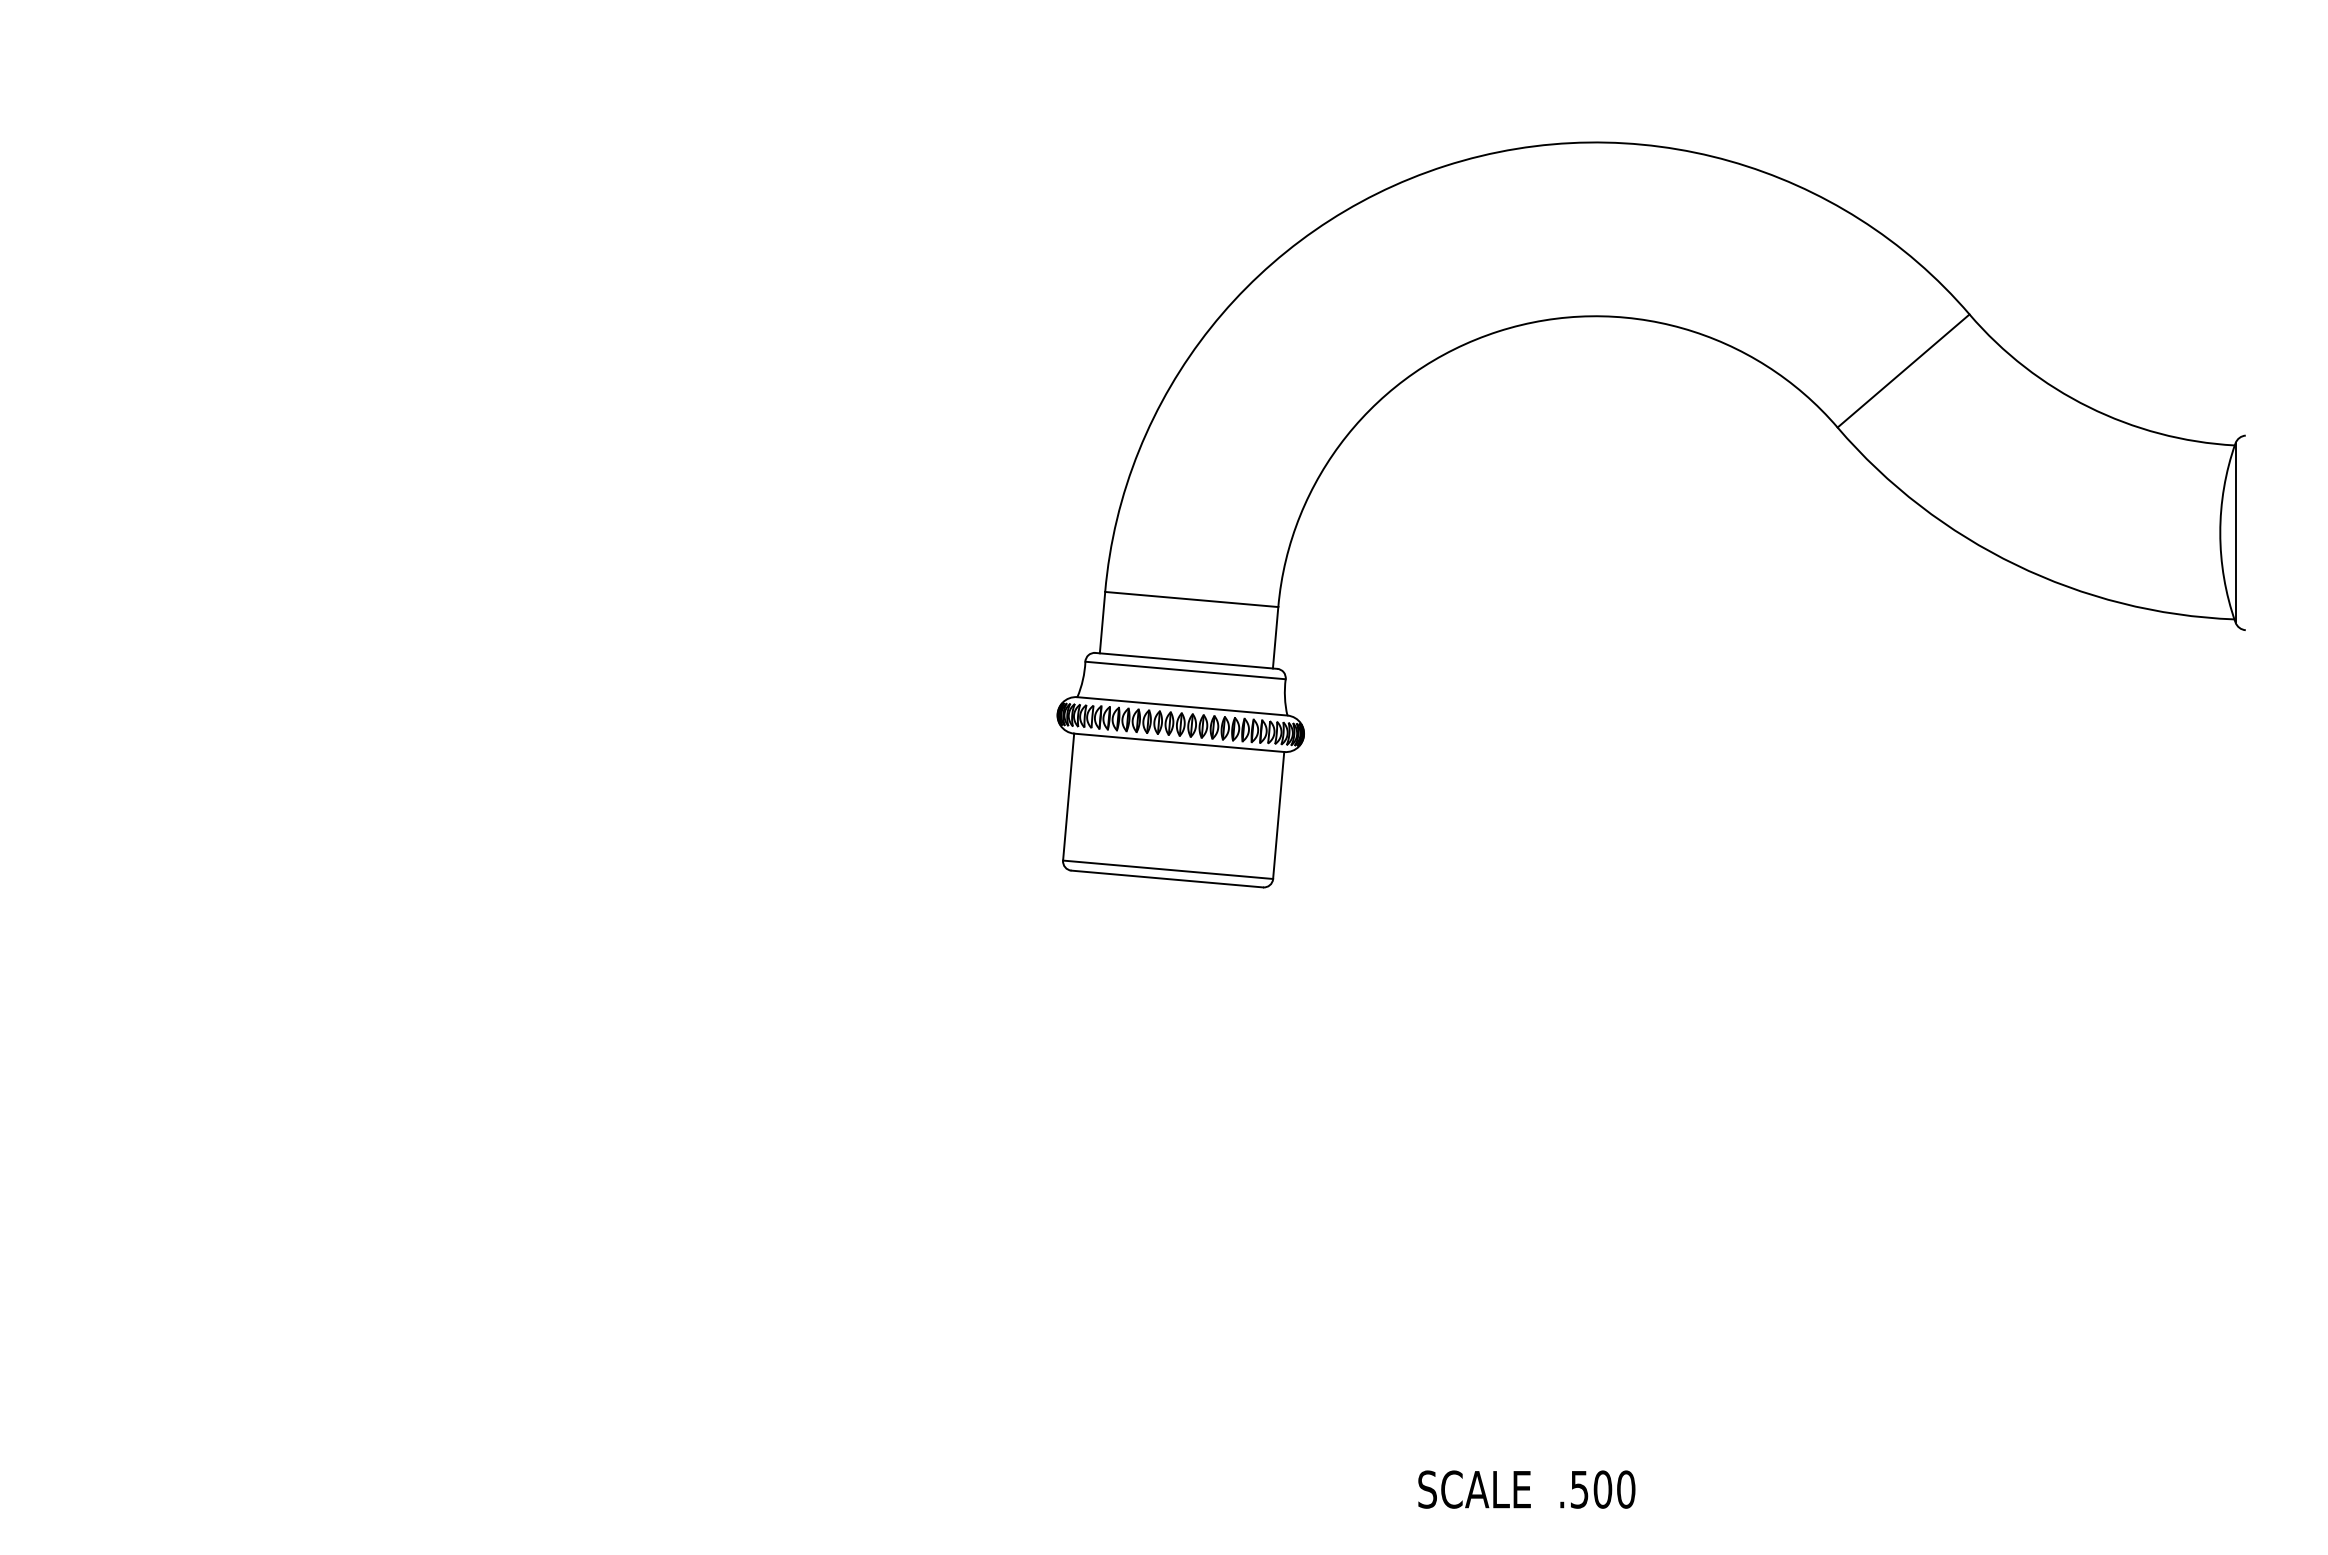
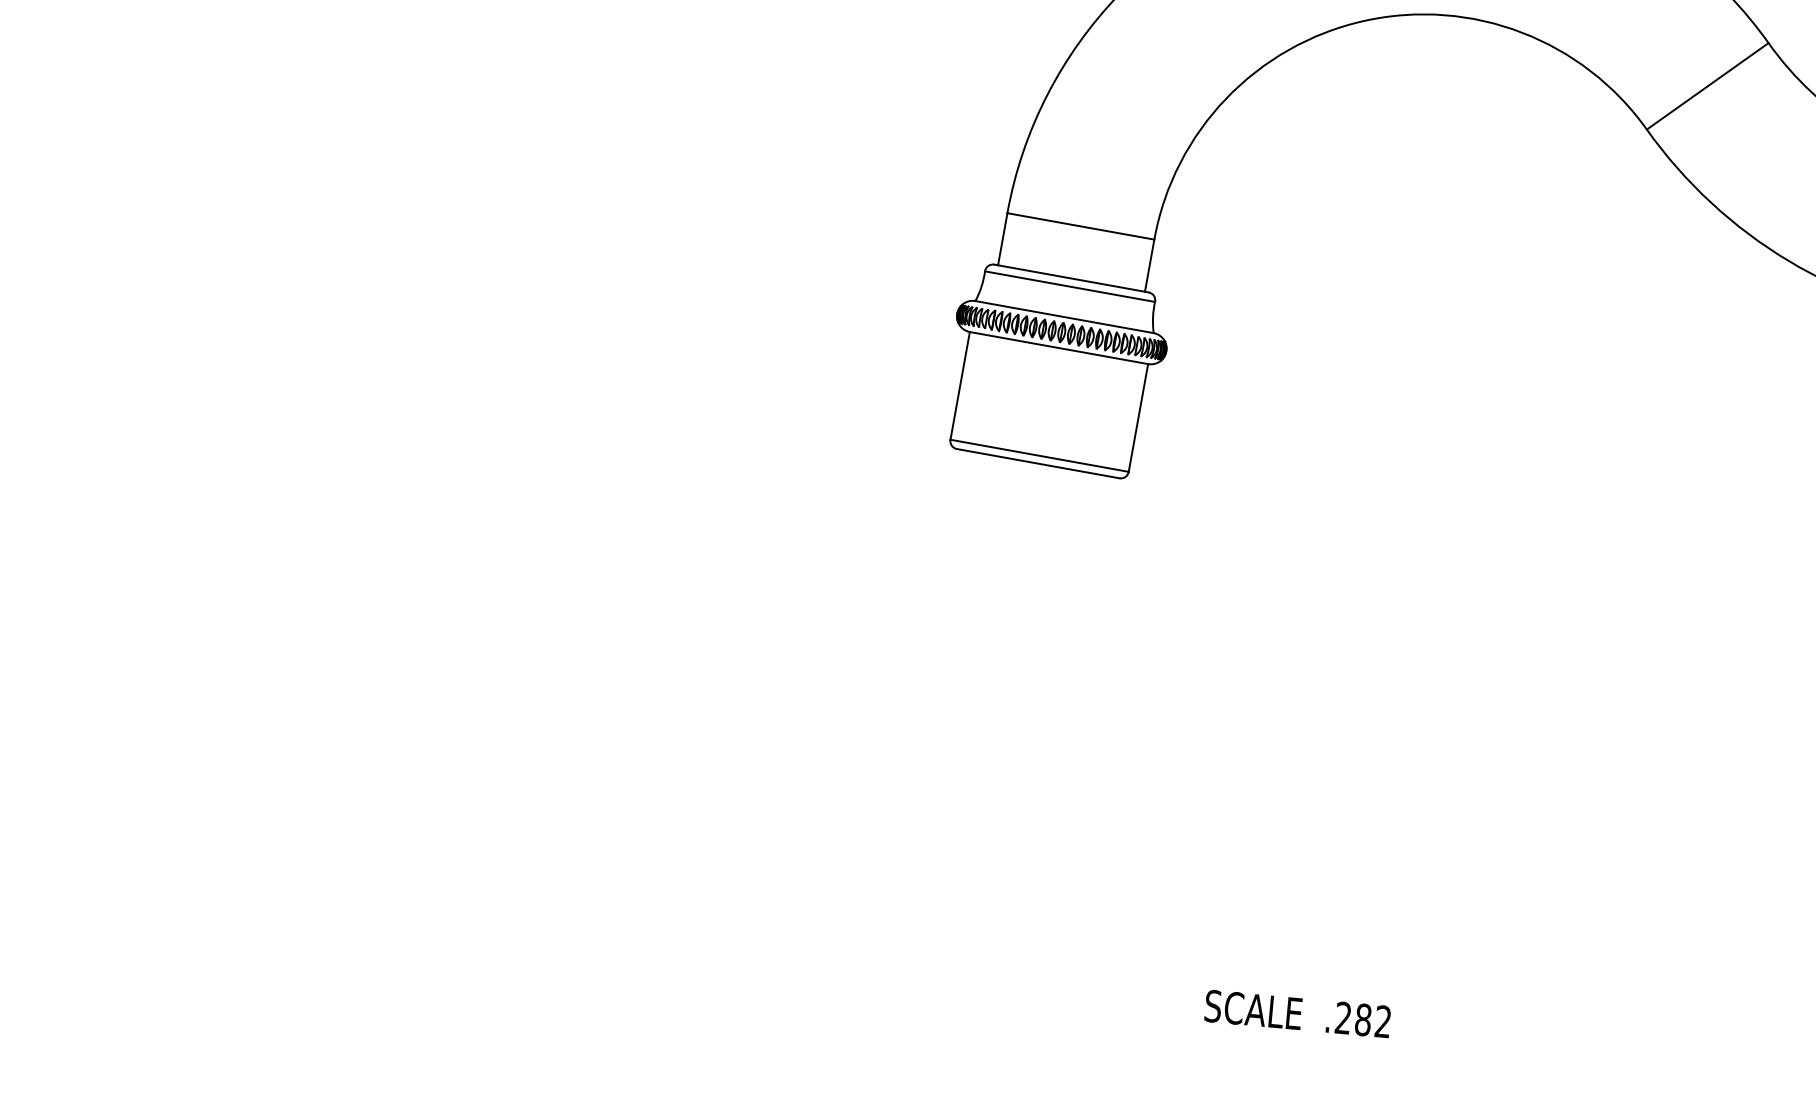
text: (1602, 1489) -> (1363, 1019), .500 -> .282

